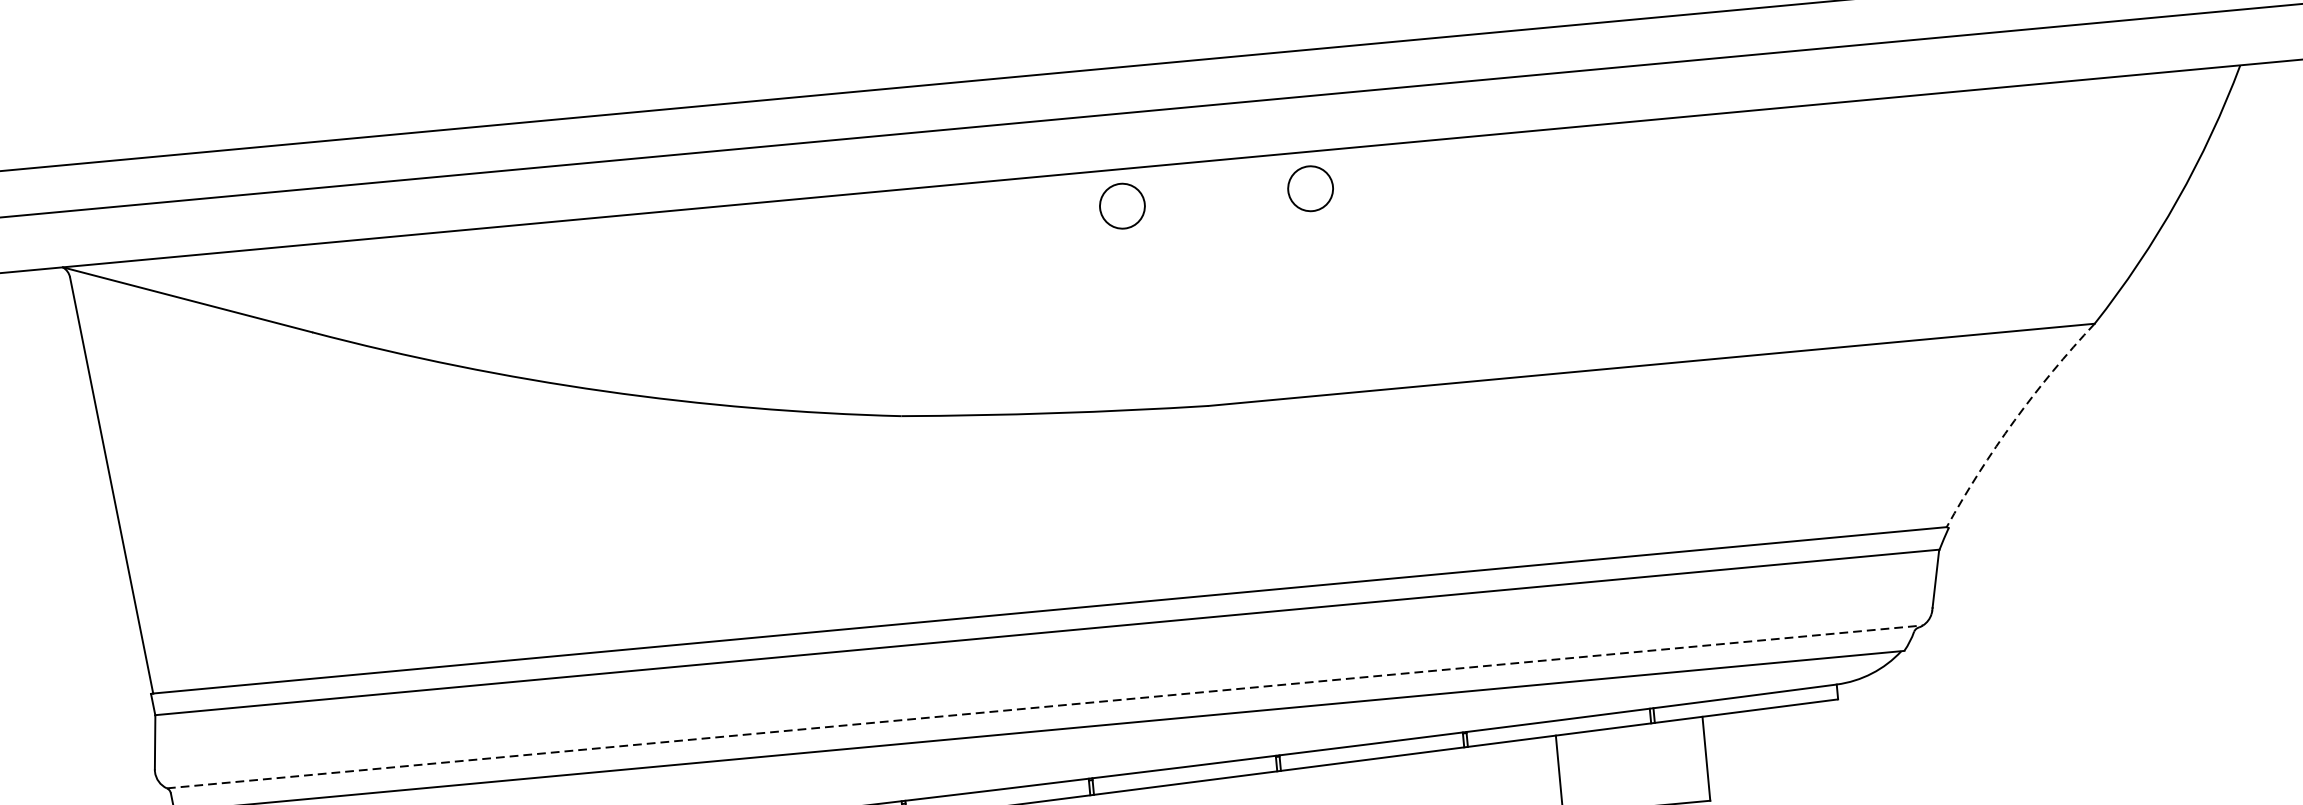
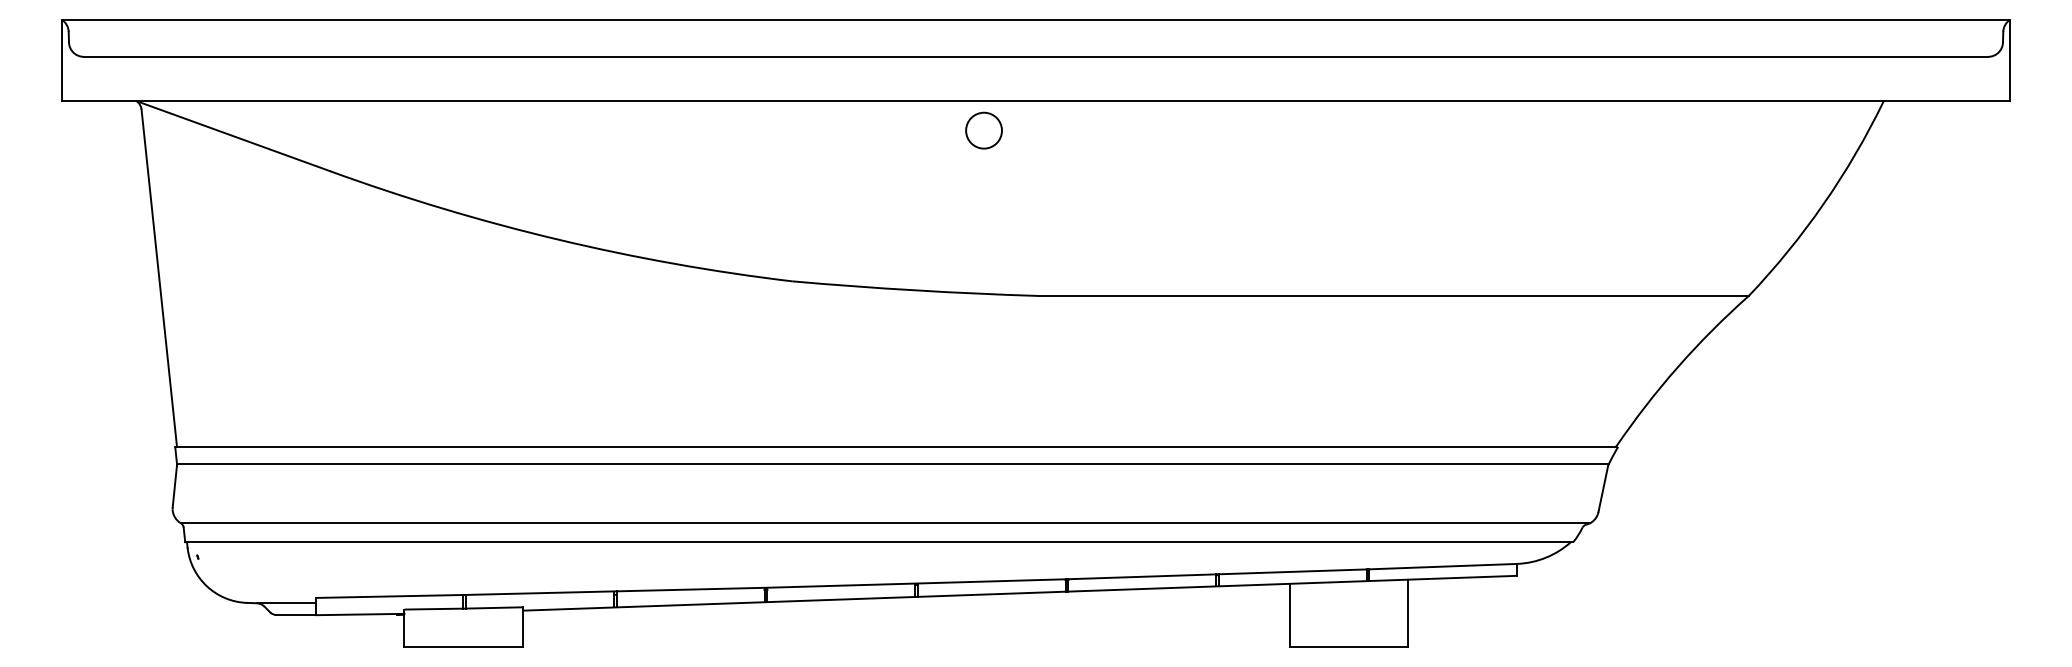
circle: (1309, 188) -> (1134, 130), removed
arc: (2014, 421) -> (1677, 367), dashed -> solid
line: (1045, 707) -> (885, 523), dashed -> solid

